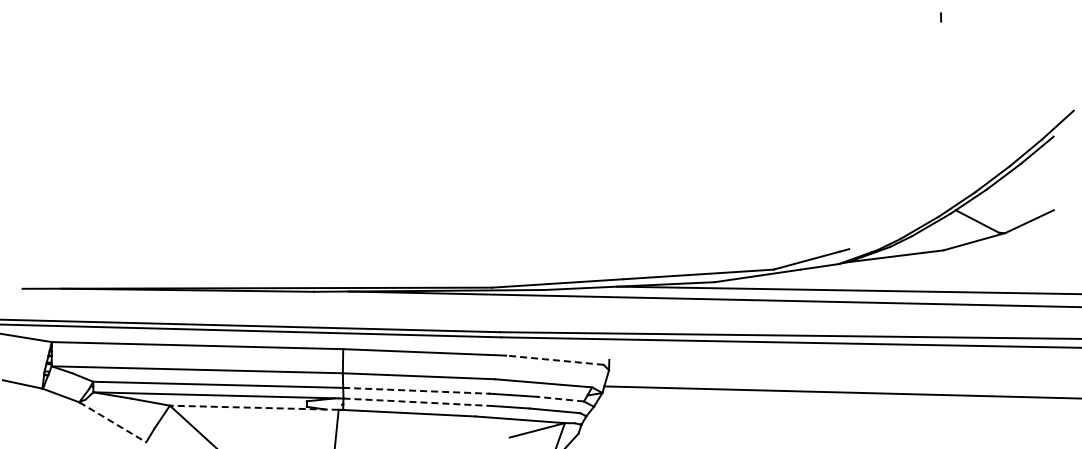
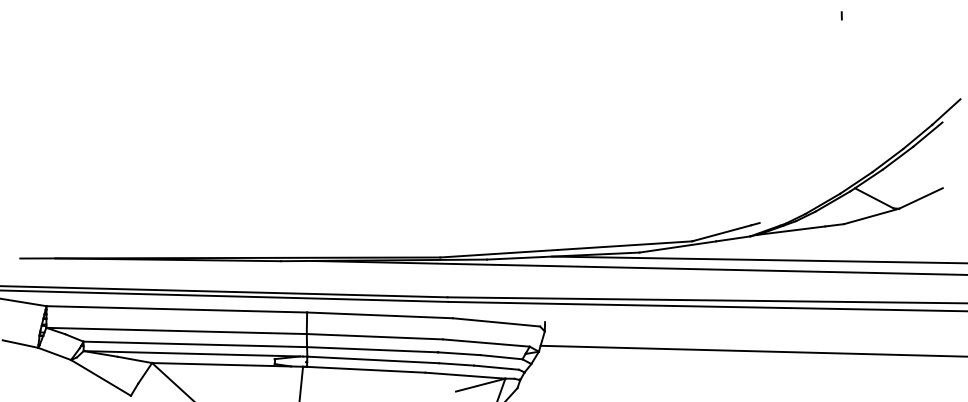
line: (554, 360) -> (496, 322), dashed -> solid
line: (416, 390) -> (372, 349), dashed -> solid
line: (560, 399) -> (501, 357), dashed -> solid
line: (417, 402) -> (373, 360), dashed -> solid
line: (253, 407) -> (226, 364), dashed -> solid
line: (113, 422) -> (101, 378), dashed -> solid

